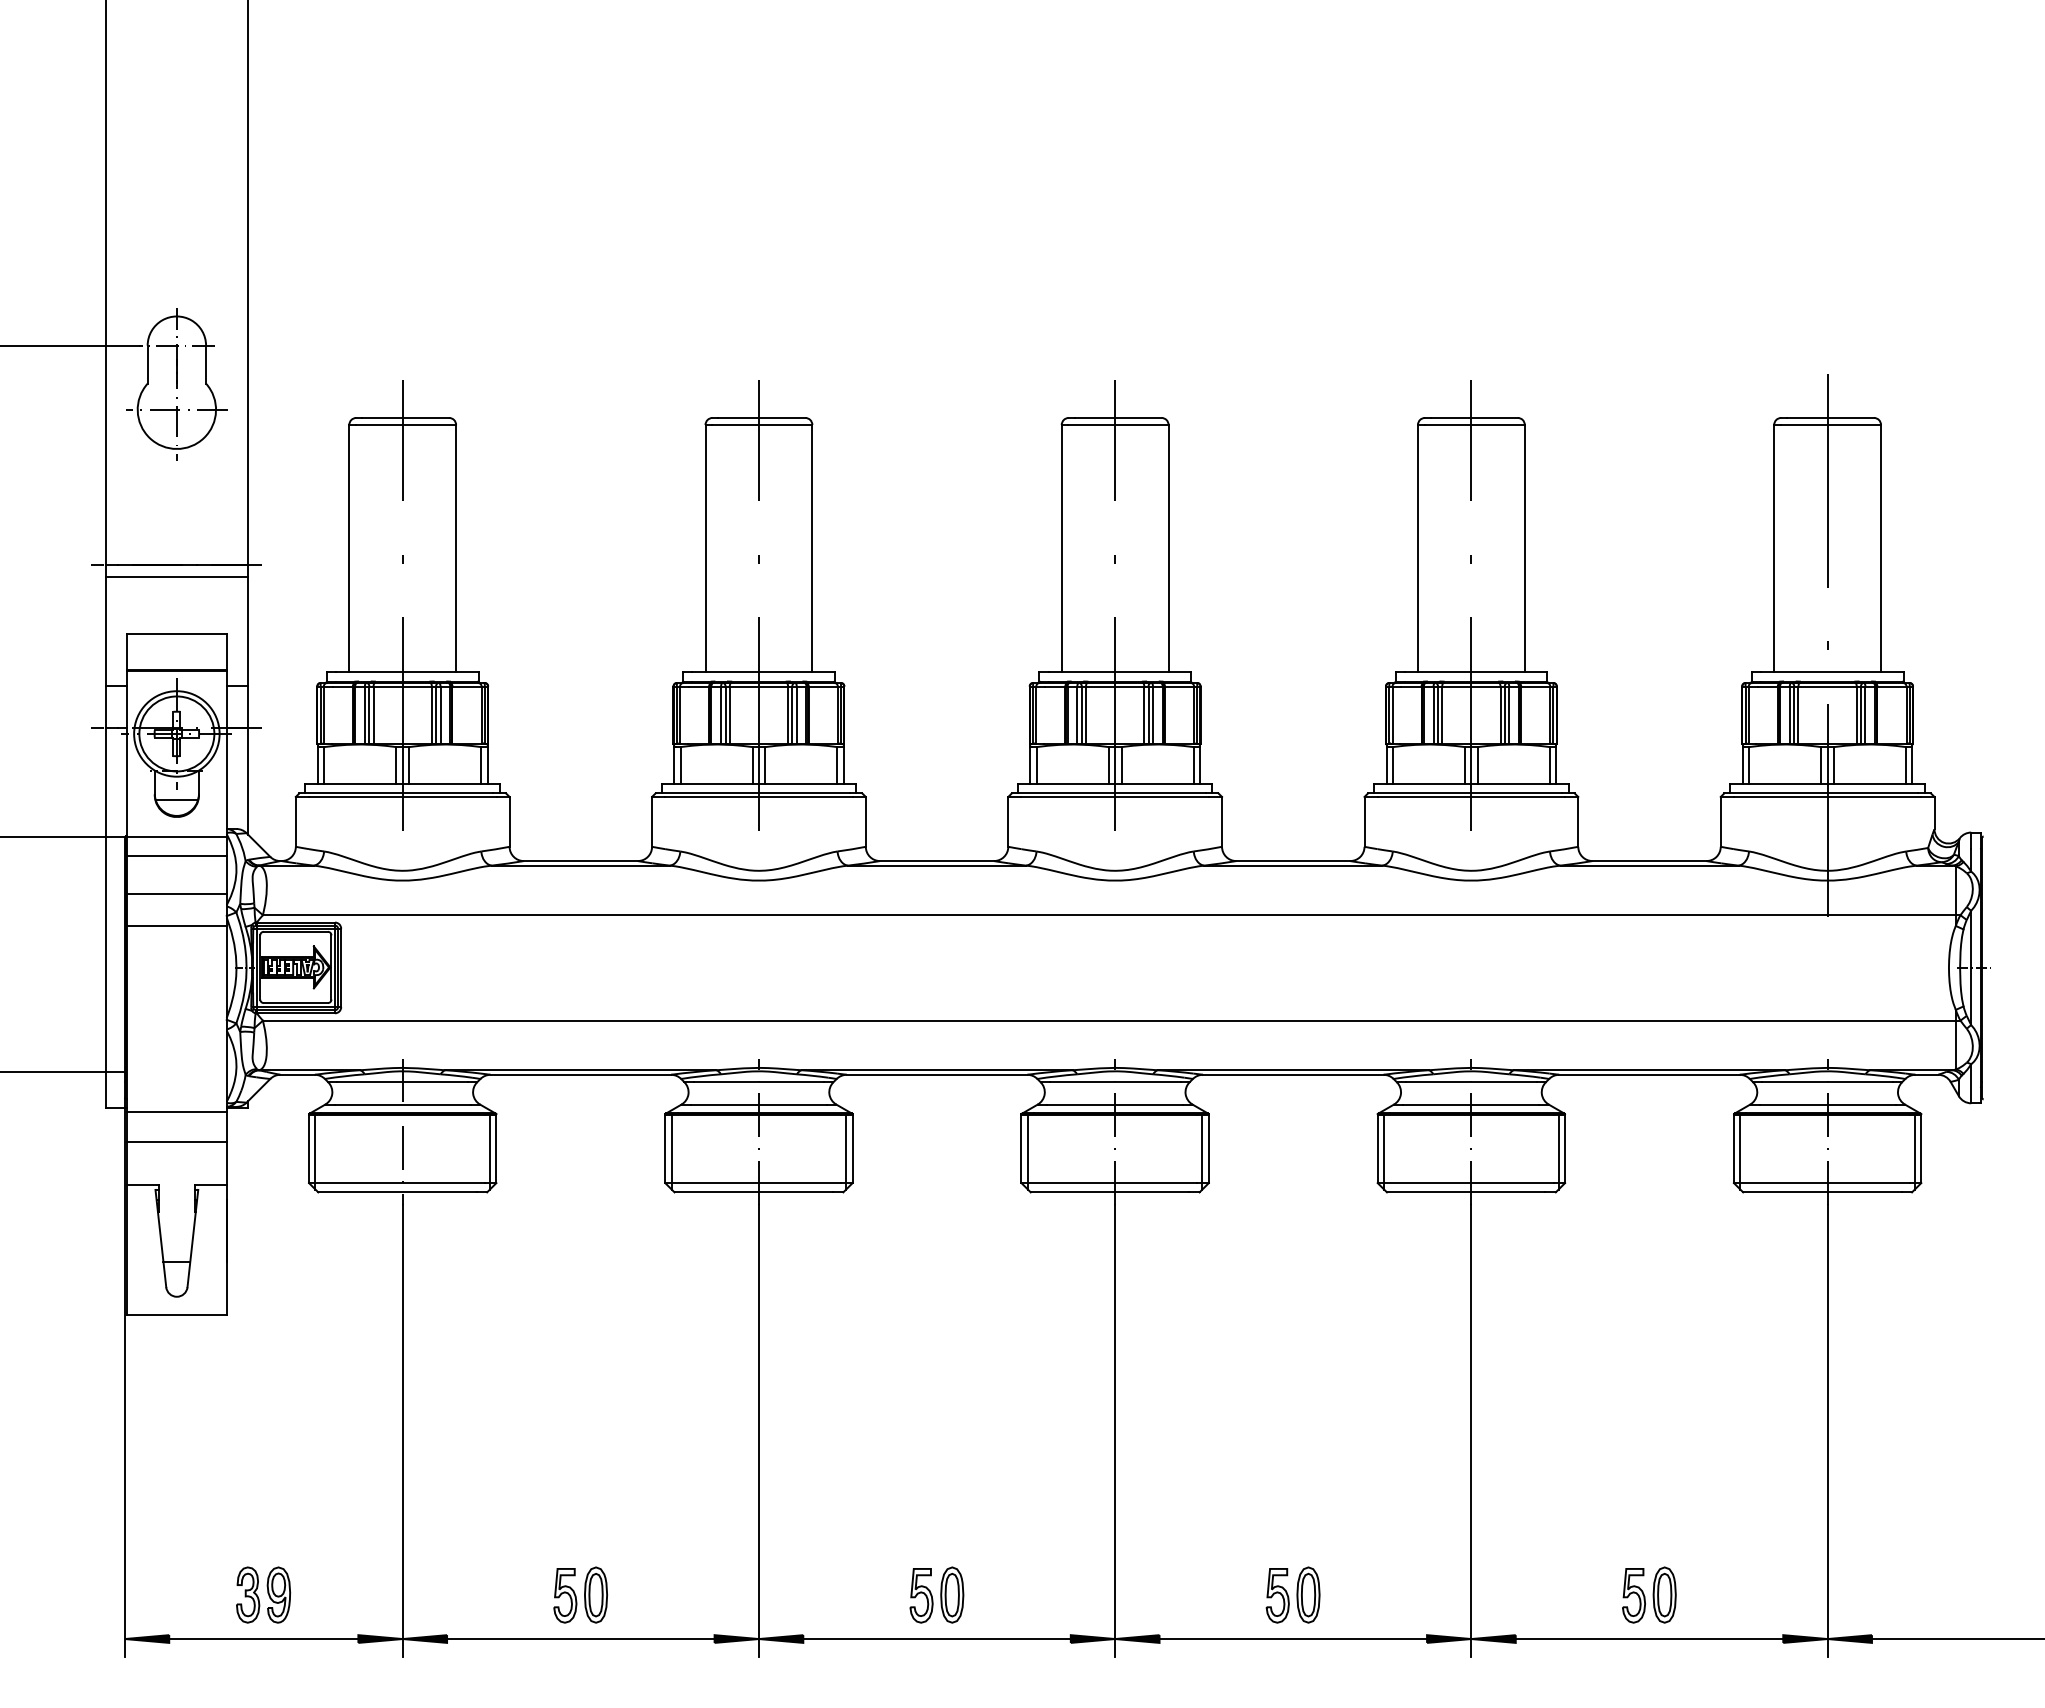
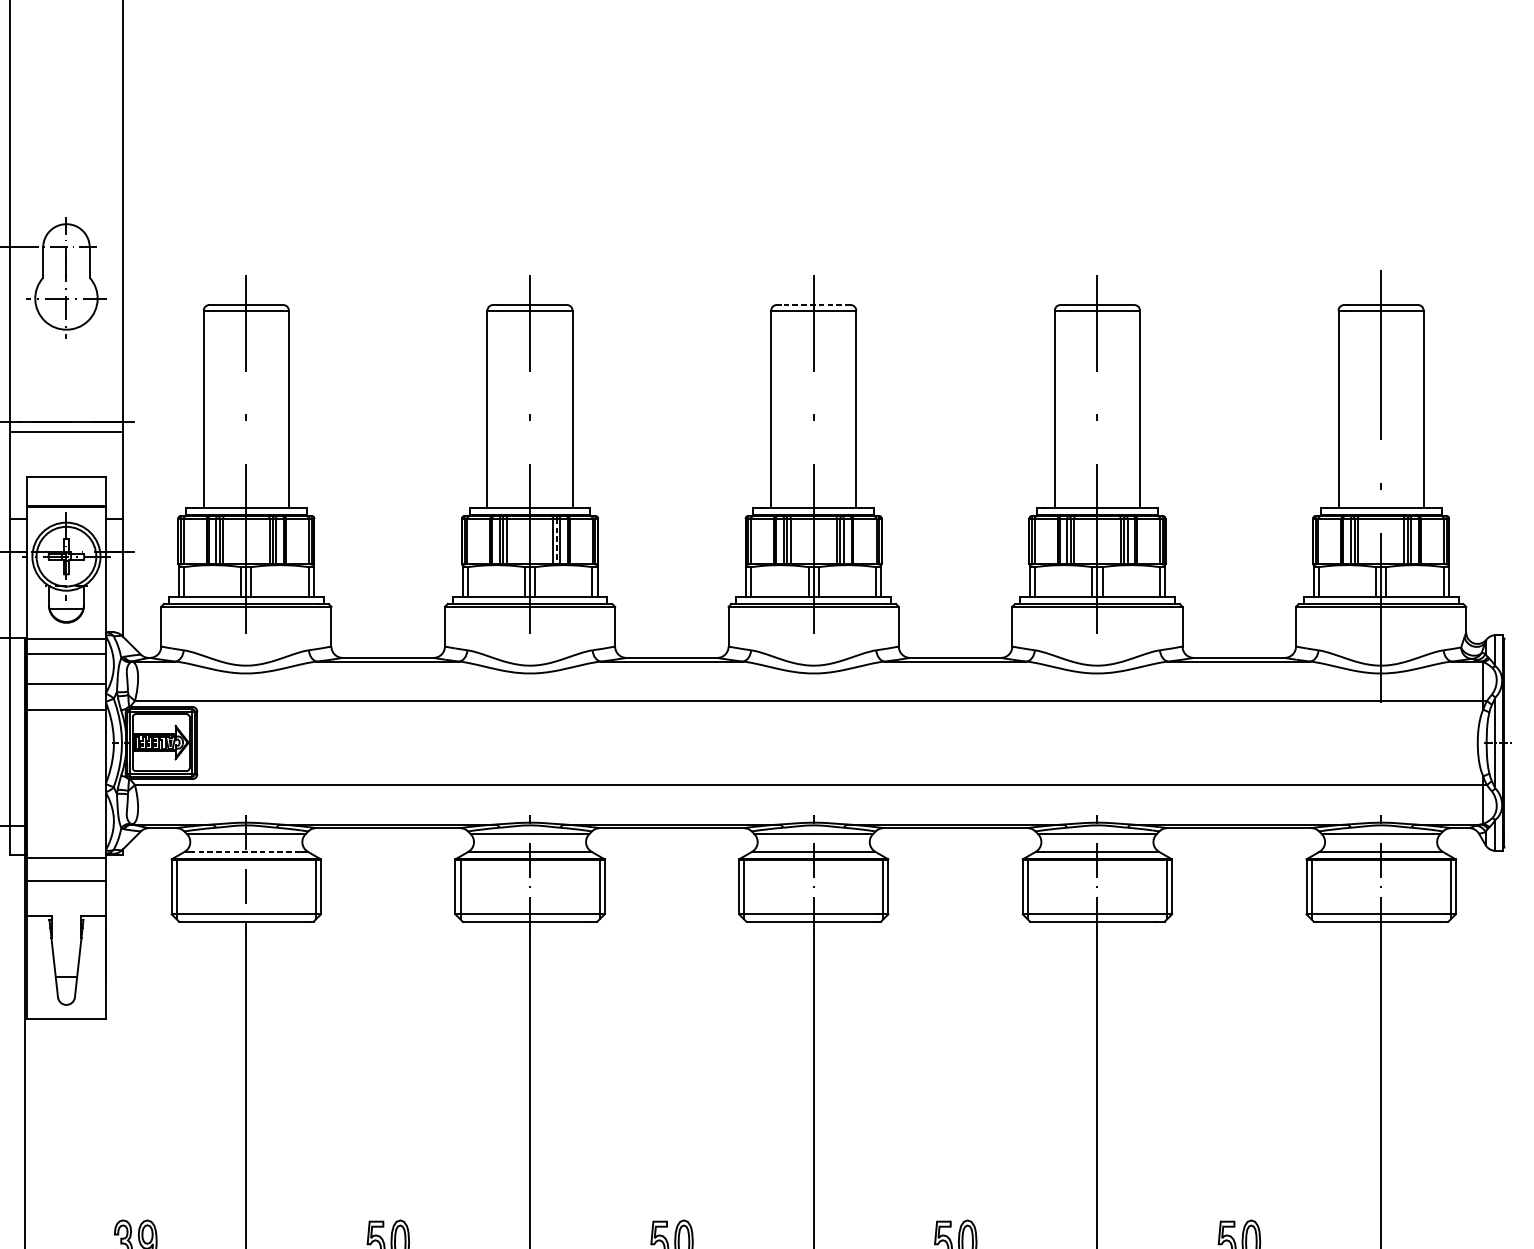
line: (1117, 417) -> (815, 304), solid -> dashed
line: (792, 715) -> (556, 541), solid -> dashed
line: (402, 1104) -> (246, 851), solid -> dashed

